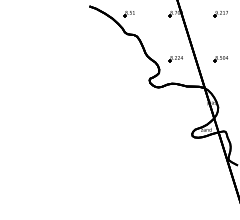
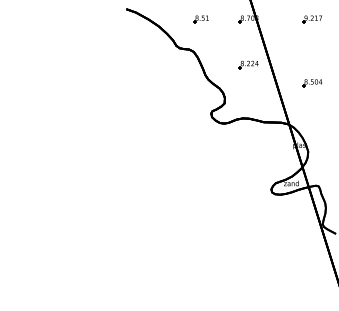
part: (128, 14) -> (199, 20), moved
part: (175, 59) -> (247, 65), moved

